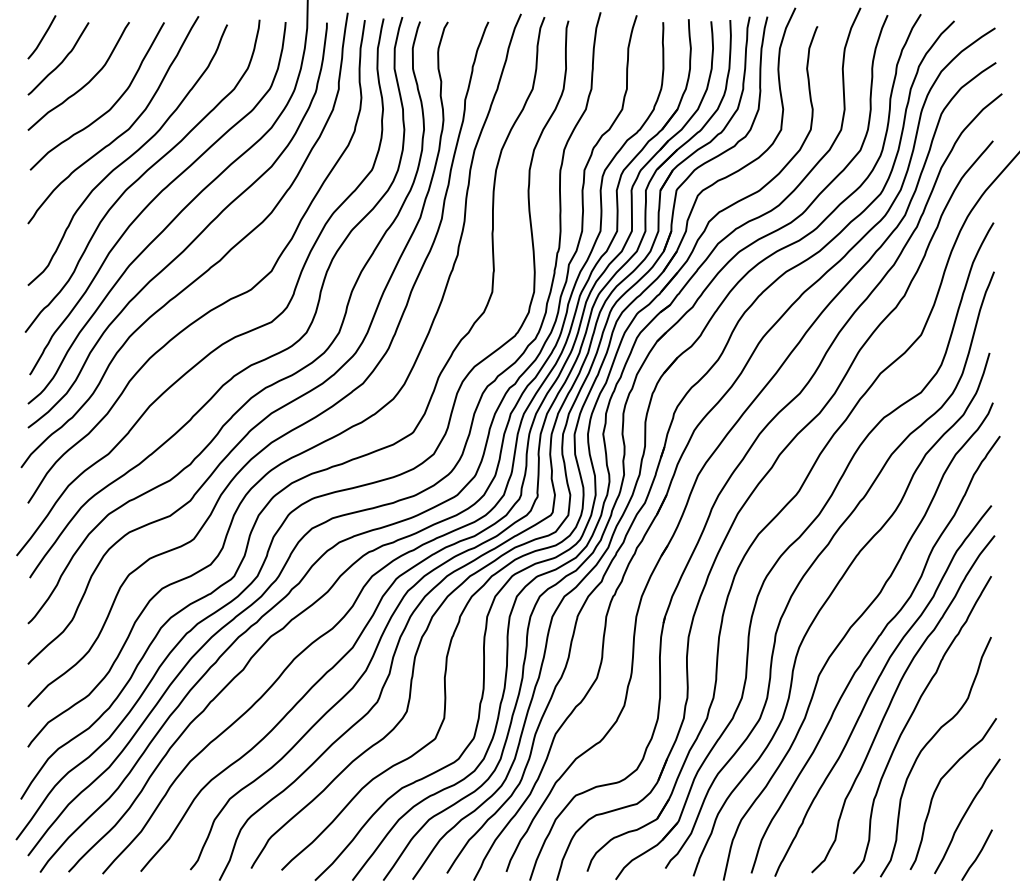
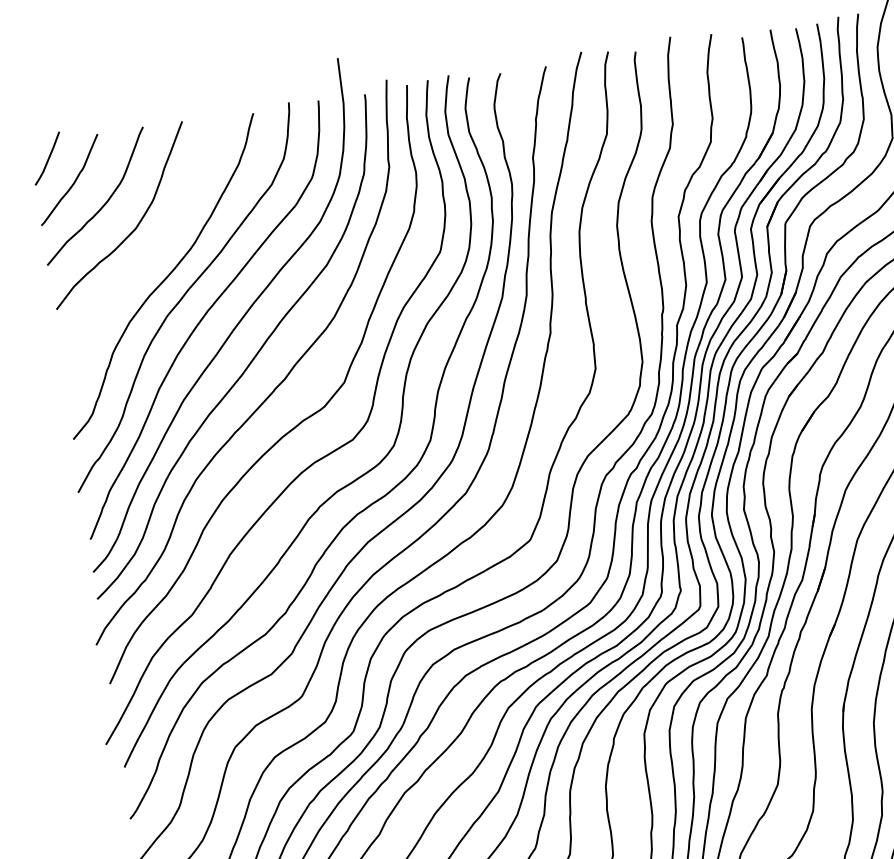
curve: (122, 132) -> (153, 251), removed

